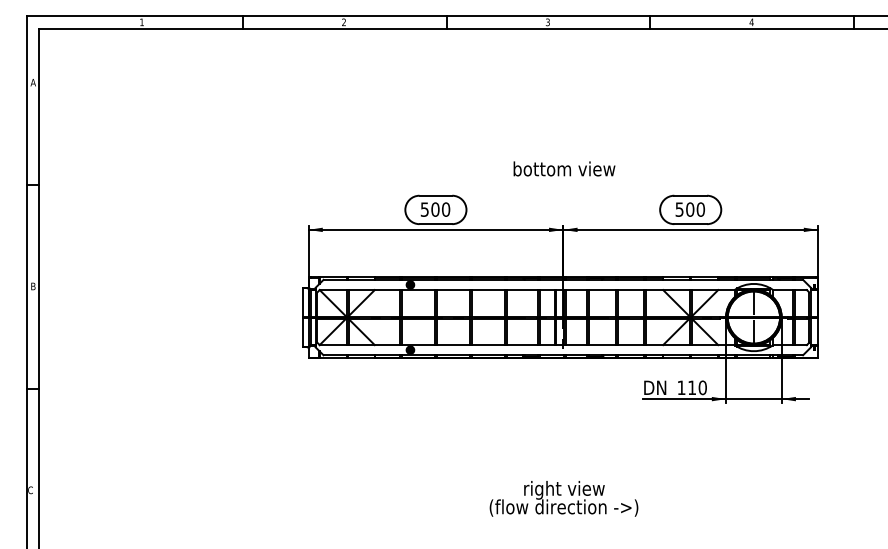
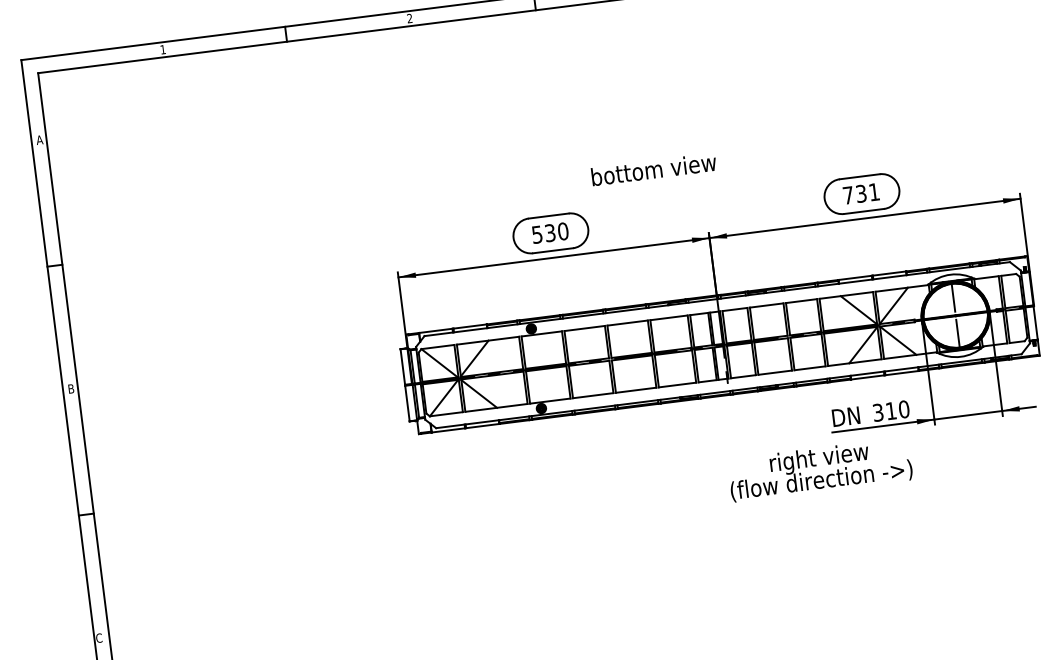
text: (564, 168) -> (653, 168), moved
text: (435, 209) -> (550, 232), 500 -> 530
text: (689, 209) -> (860, 193), 500 -> 731
text: (681, 387) -> (878, 412), 110 -> 310
text: (563, 498) -> (819, 469), moved

